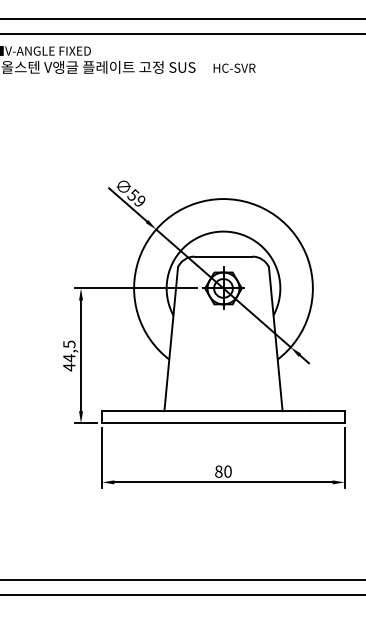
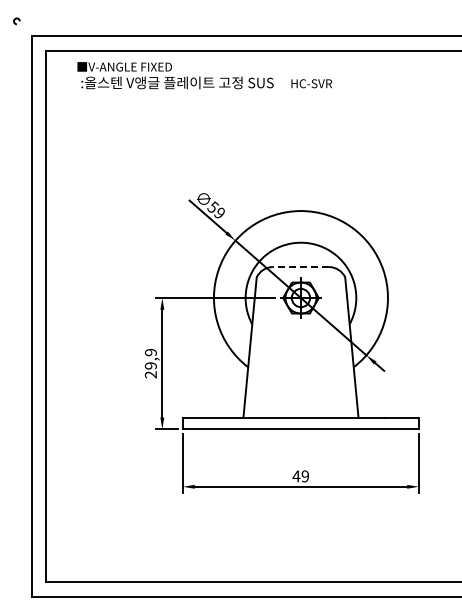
line: (223, 257) -> (300, 267), solid -> dashed
text: (68, 355) -> (150, 363), 44,5 -> 29,9
text: (223, 471) -> (300, 476), 80 -> 49

